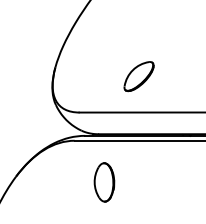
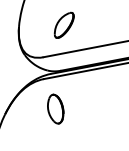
part: (138, 76) -> (63, 25), moved
part: (104, 182) -> (55, 109), moved

